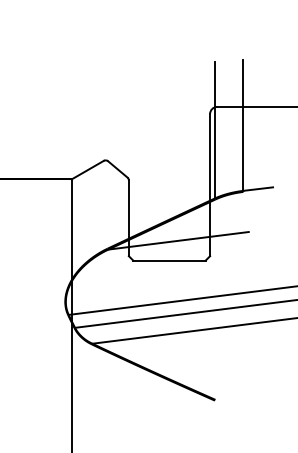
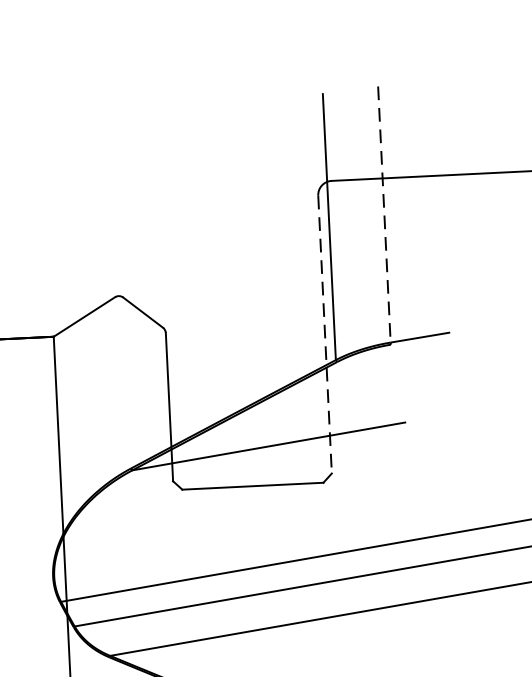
line: (243, 125) -> (384, 214), solid -> dashed
line: (210, 185) -> (325, 335), solid -> dashed

